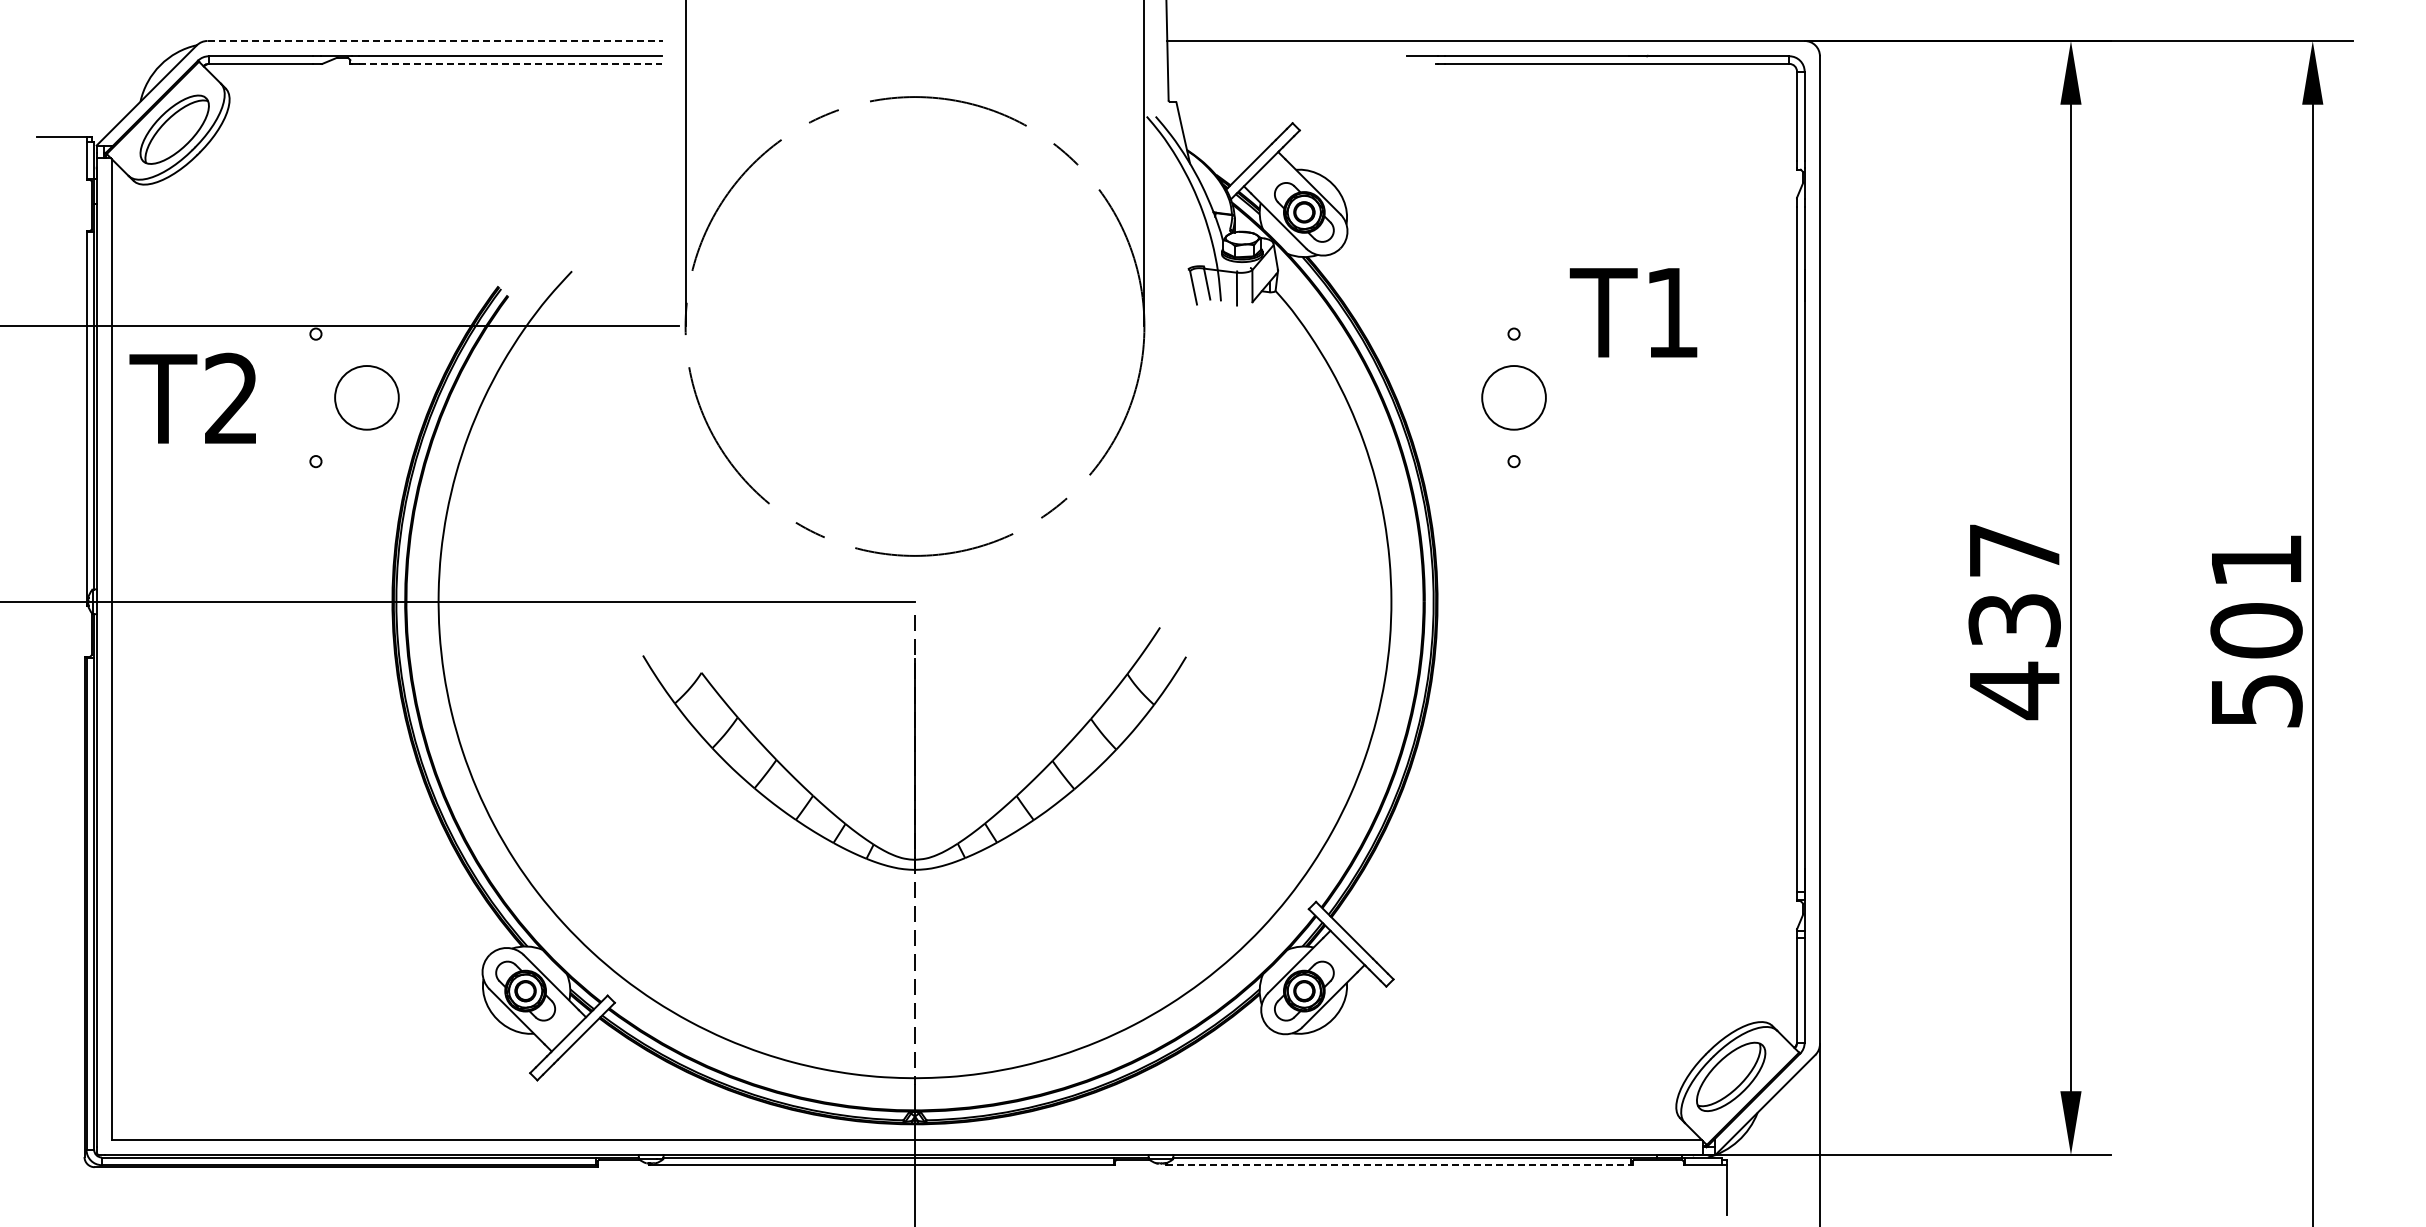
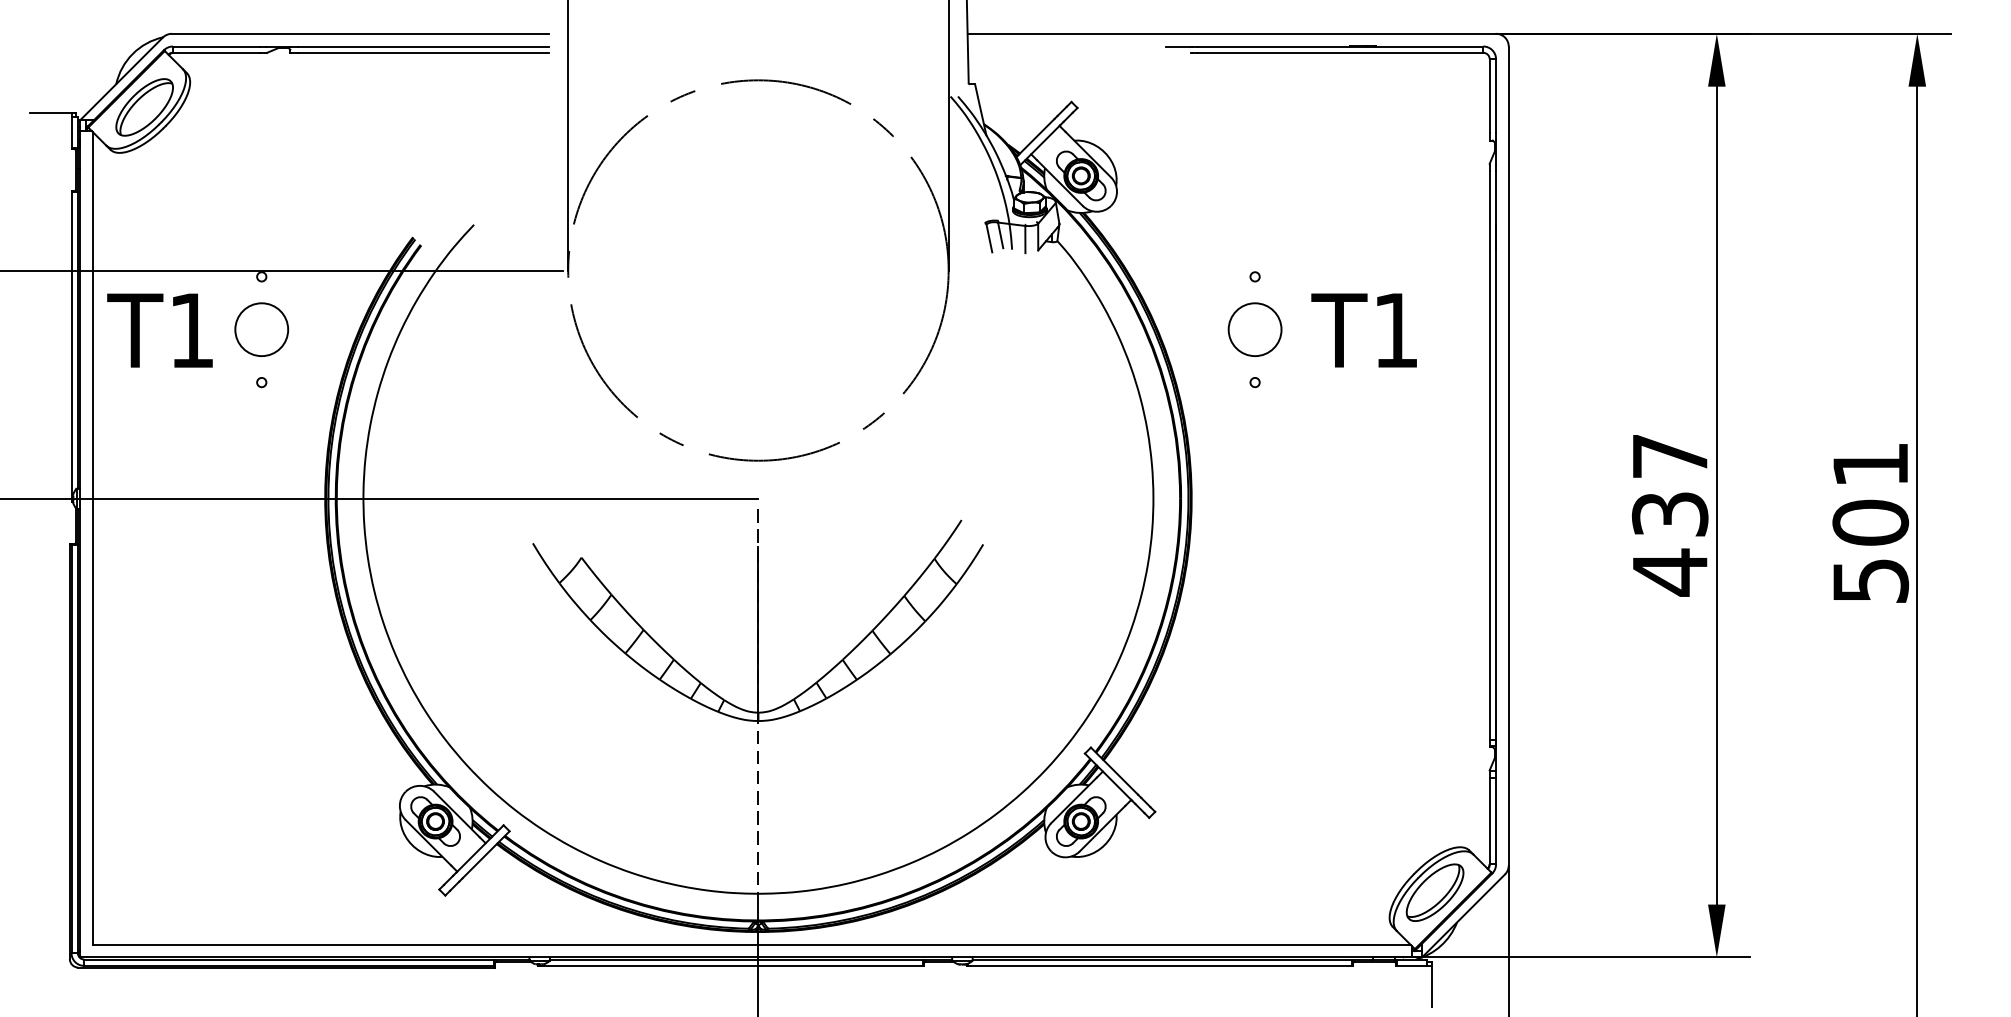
line: (435, 40) -> (360, 33), dashed -> solid
line: (511, 63) -> (423, 52), dashed -> solid
text: (1633, 312) -> (1364, 330), moved
text: (230, 397) -> (190, 329), T2 -> T1
circle: (366, 397) -> (261, 329), moved
line: (1399, 1165) -> (1160, 966), dashed -> solid

